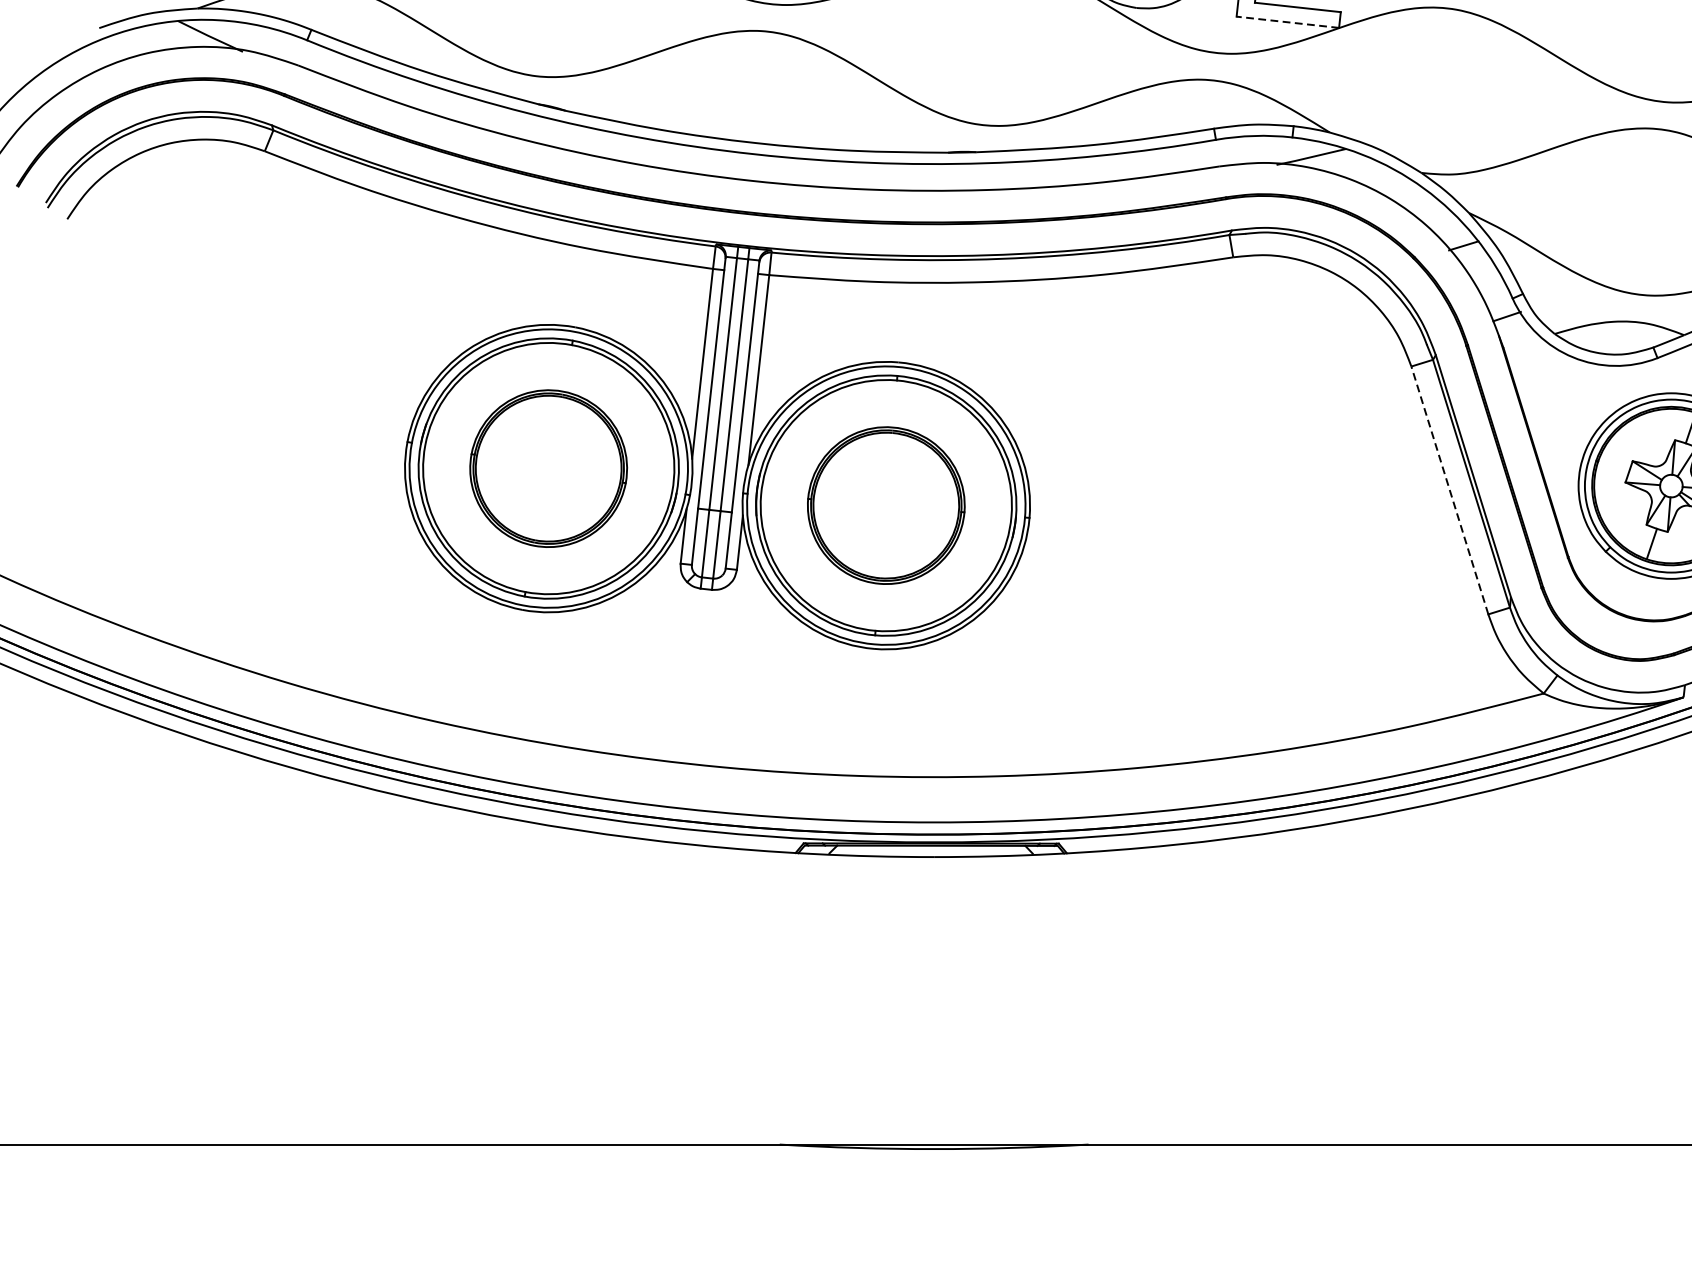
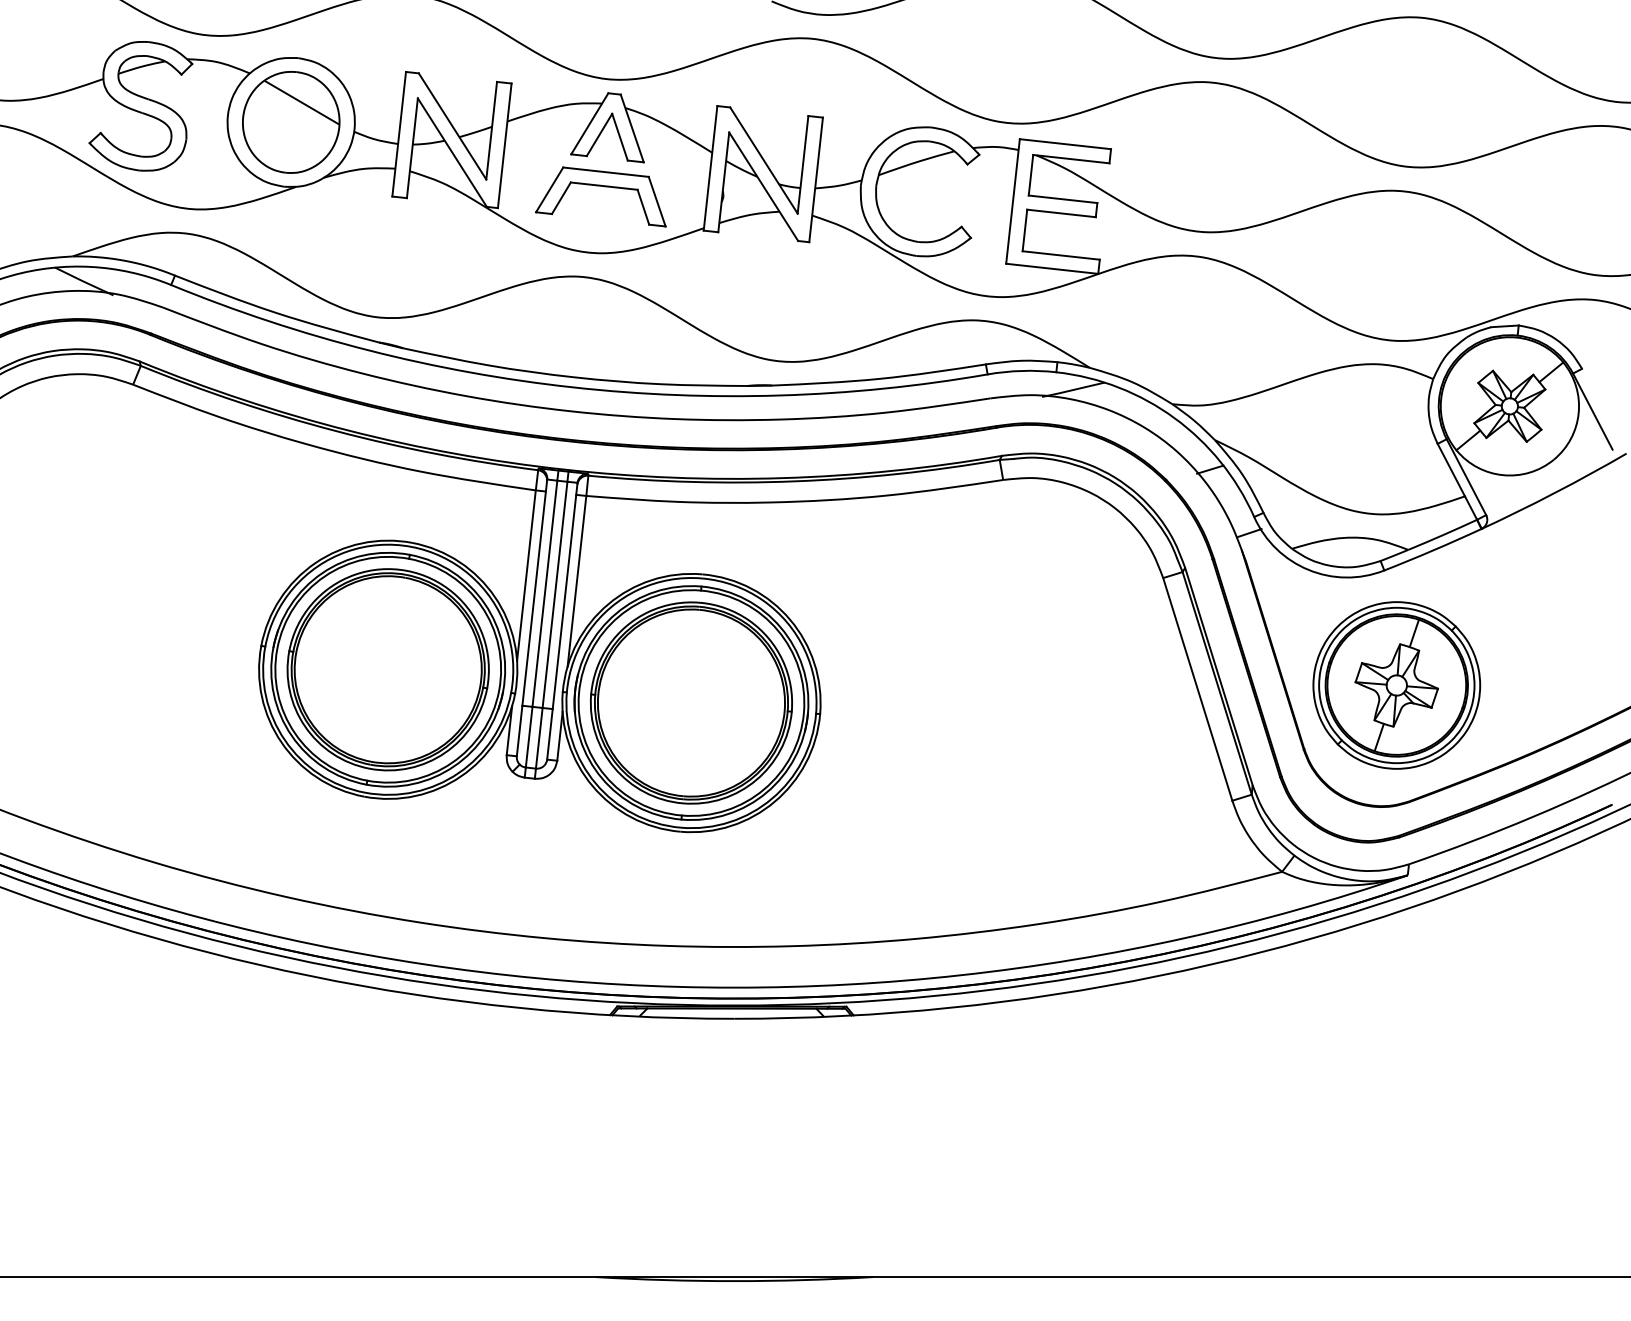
line: (1287, 21) -> (1051, 268), dashed -> solid
part: (547, 468) -> (387, 669), size x1.43
line: (1449, 490) -> (1197, 689), dashed -> solid
part: (886, 505) -> (691, 702), size x1.43

